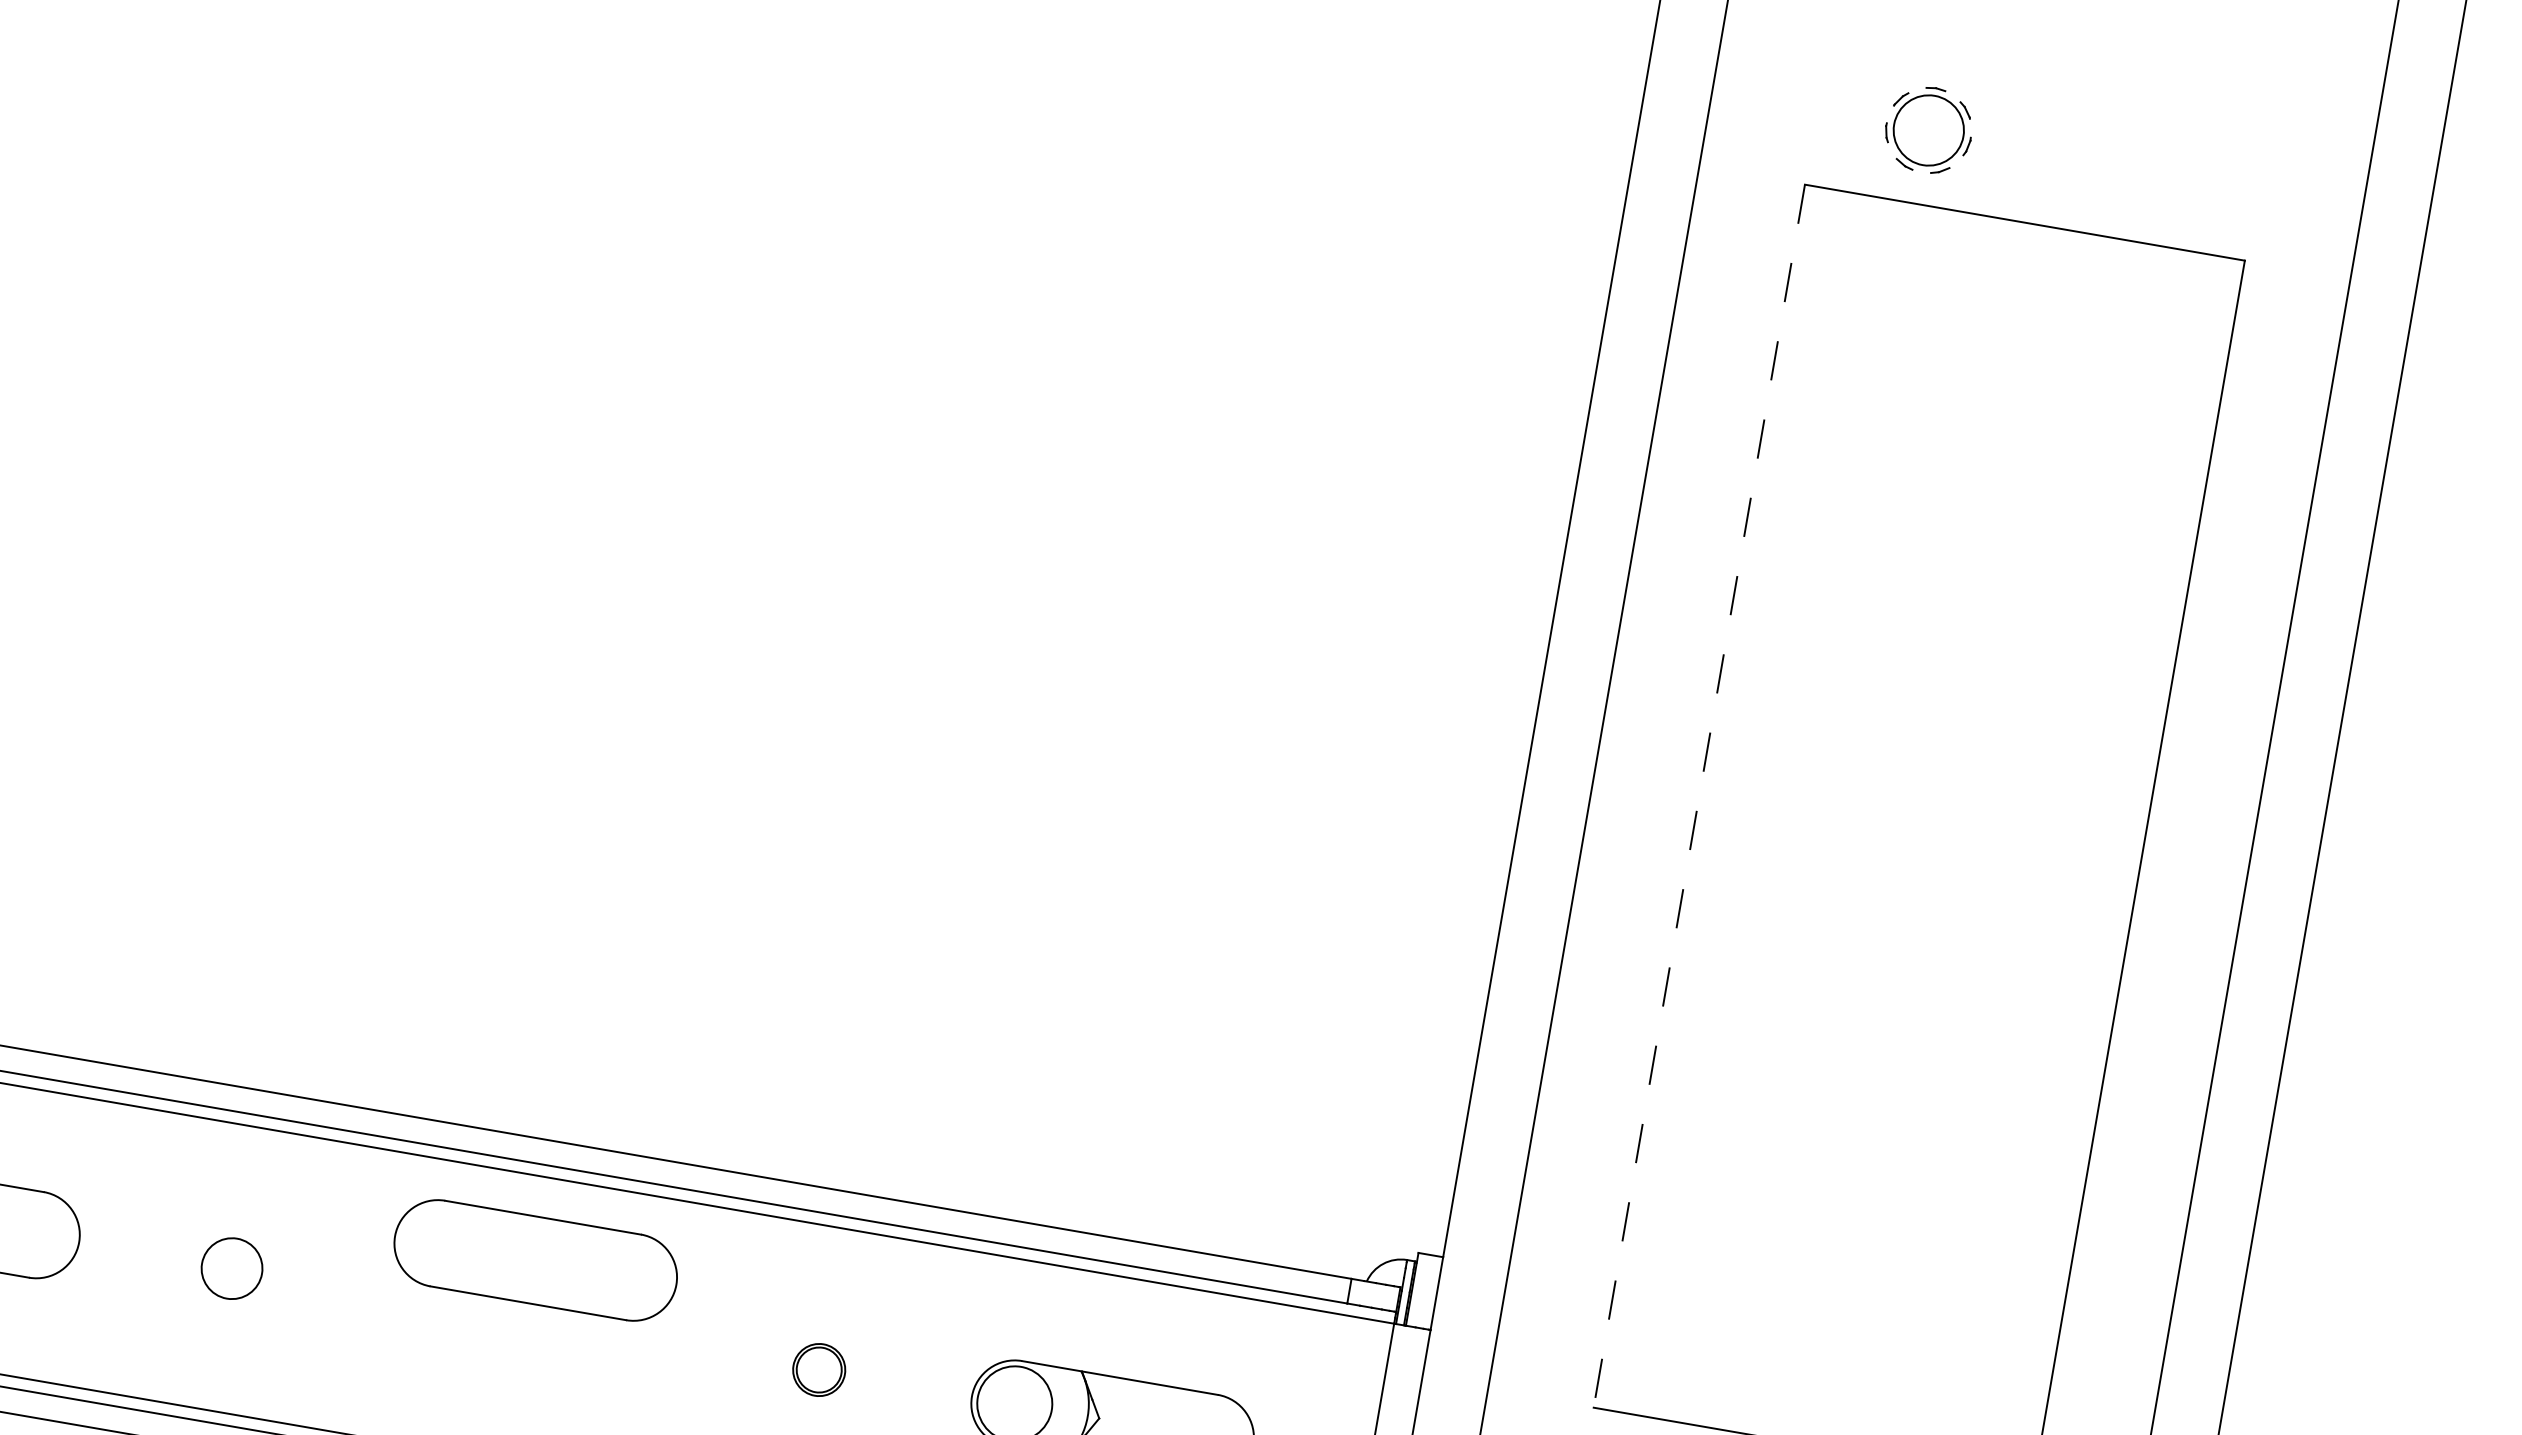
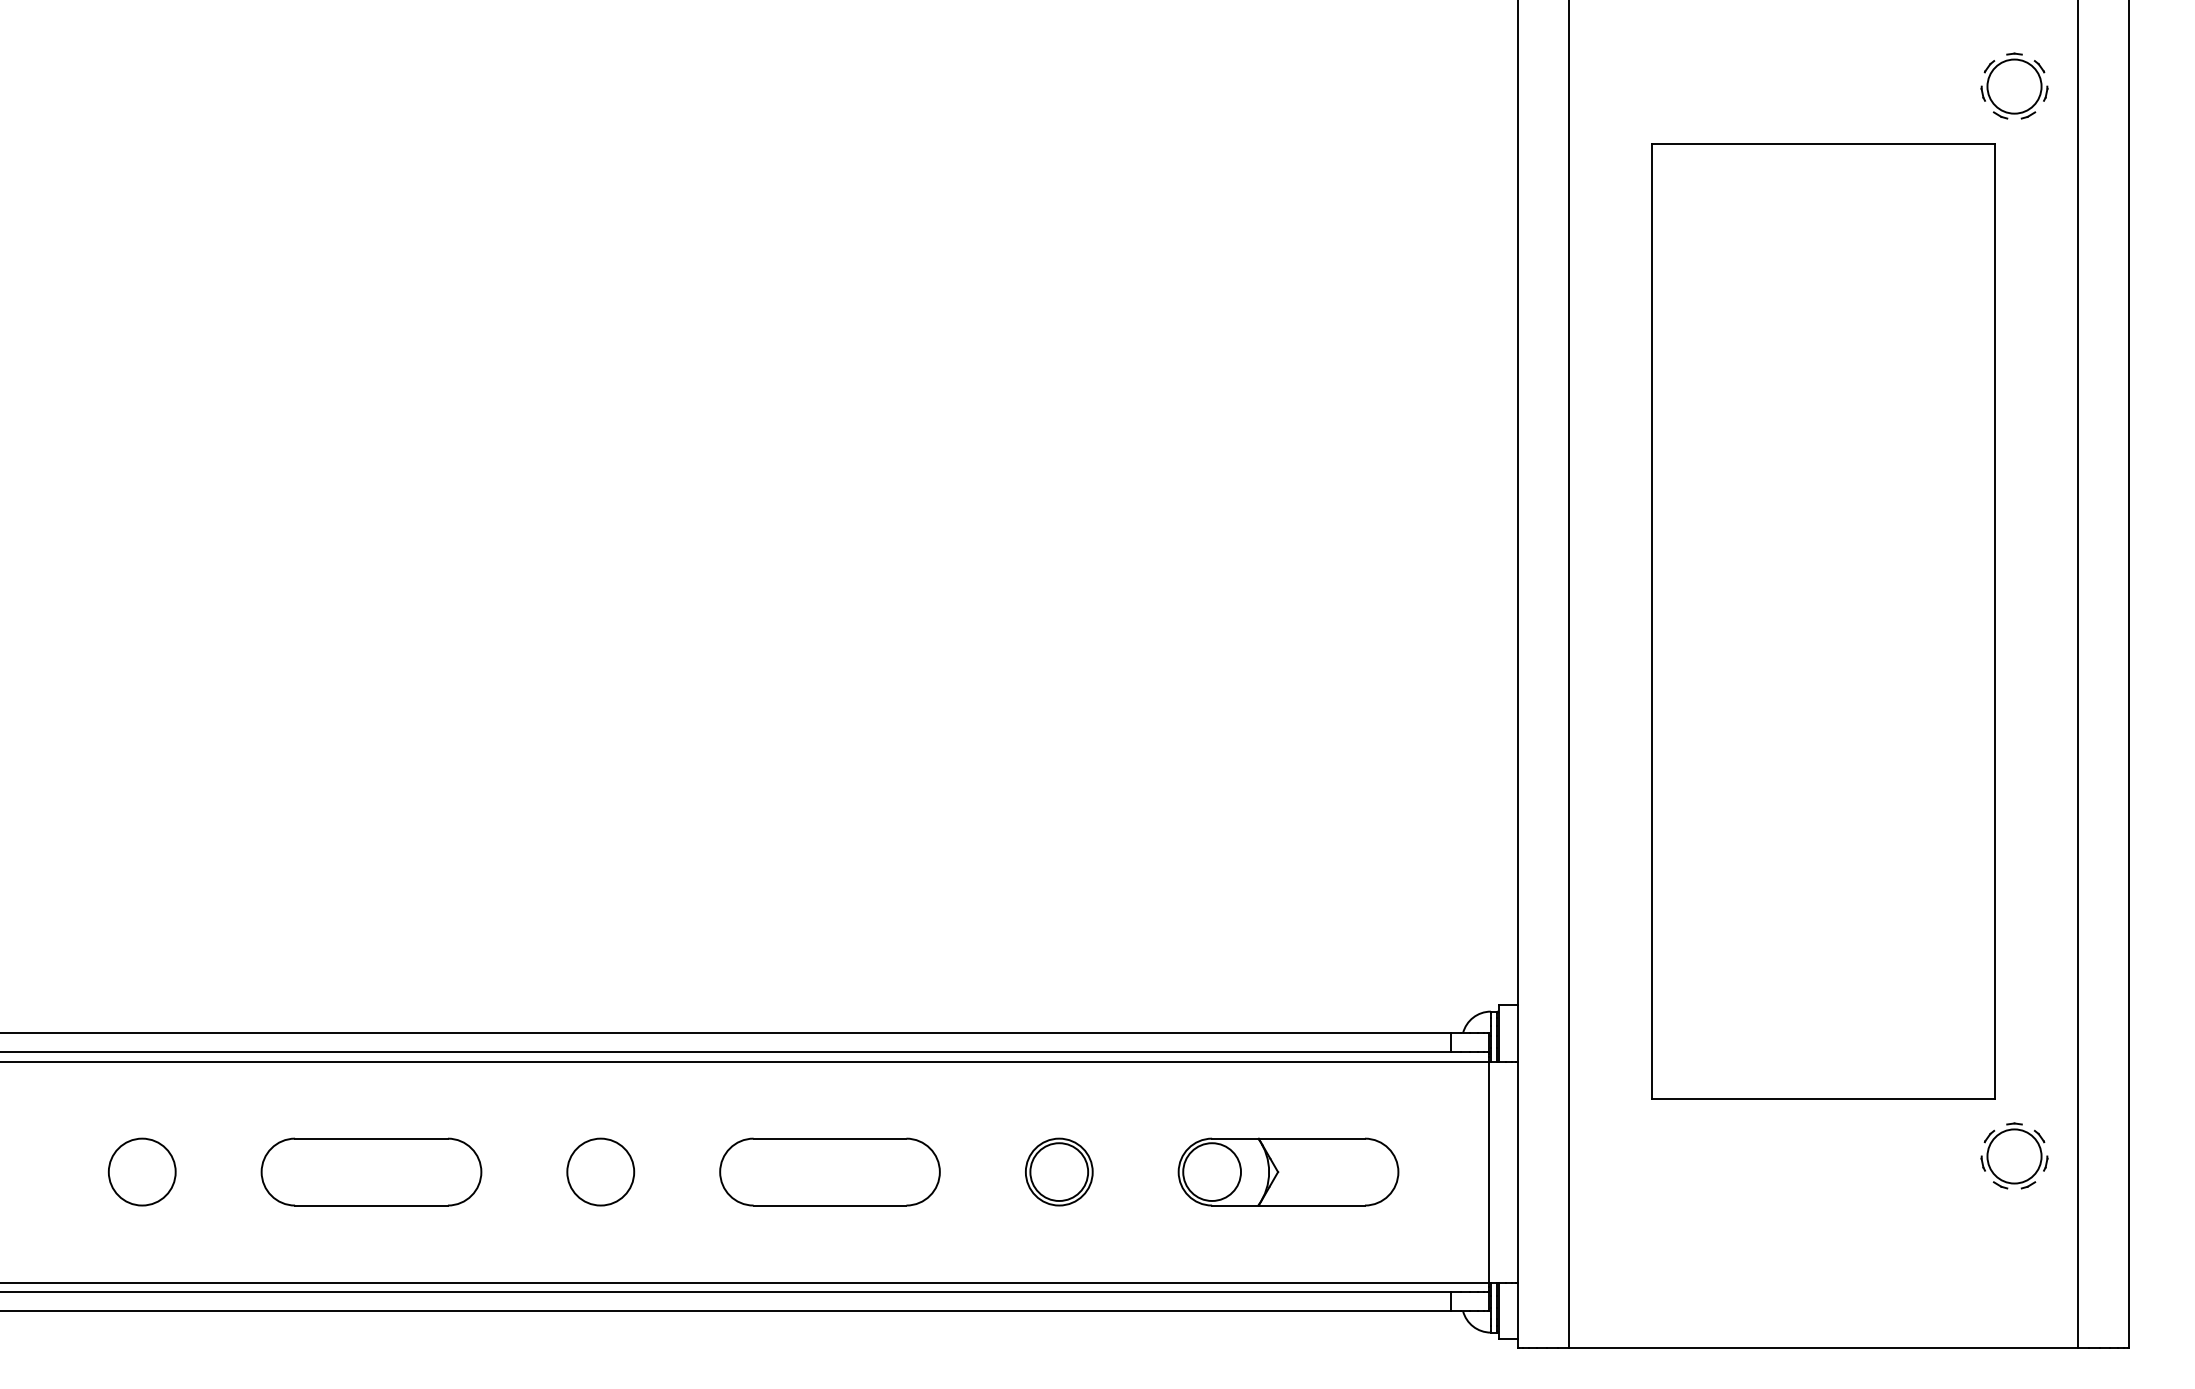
part: (1929, 129) -> (2014, 85), moved
line: (1699, 796) -> (1651, 621), dashed -> solid
part: (535, 1259) -> (829, 1171), moved
circle: (231, 1267) -> (600, 1171), size x1.43
part: (819, 1369) -> (1059, 1171), size x1.67

